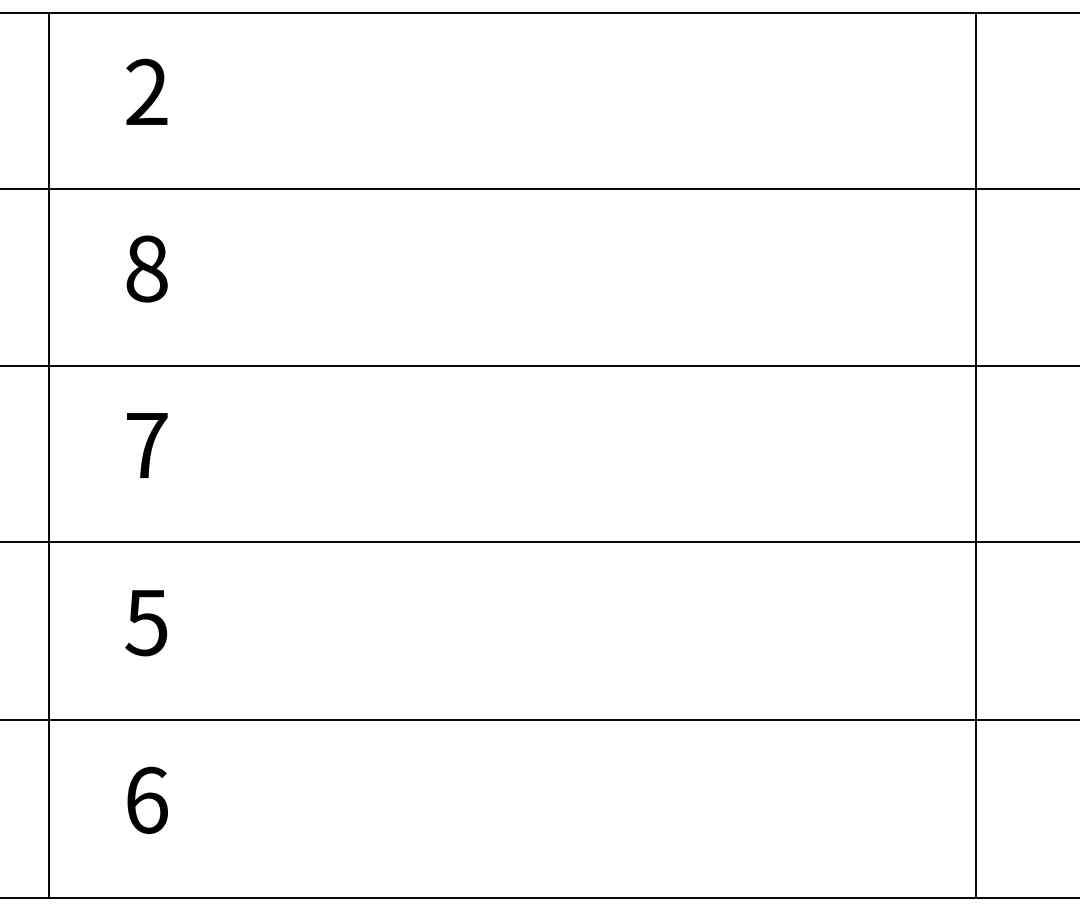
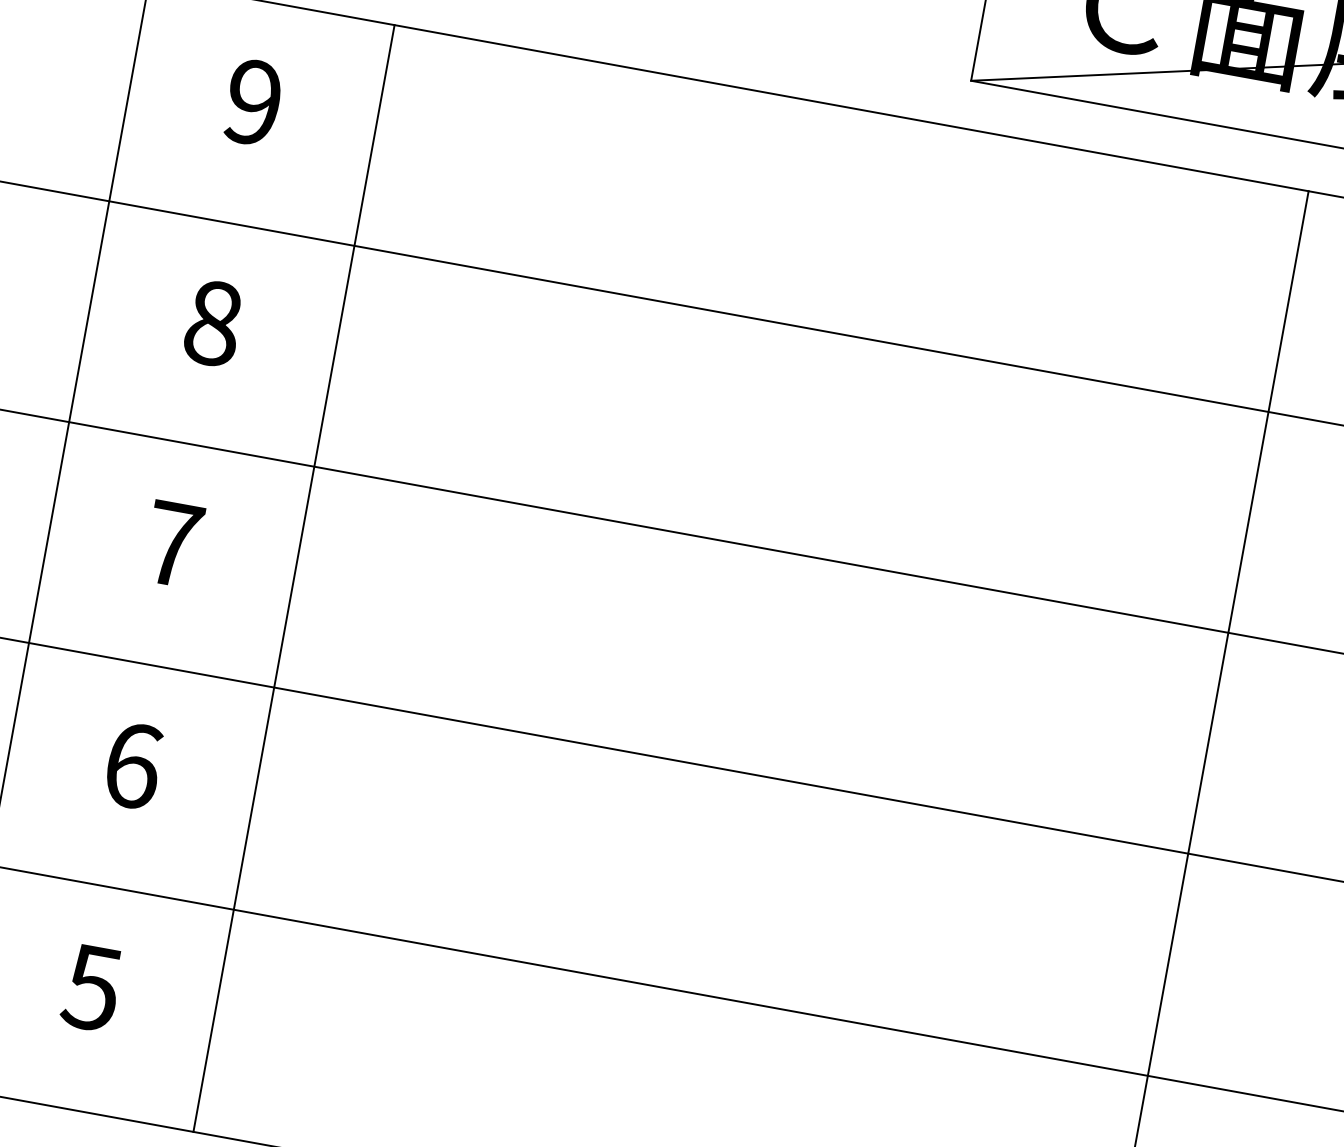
text: (146, 92) -> (252, 102), 2 -> 9
line: (245, 454) -> (294, 577), added
text: (146, 622) -> (132, 765), 5 -> 6
text: (146, 799) -> (92, 986), 6 -> 5

